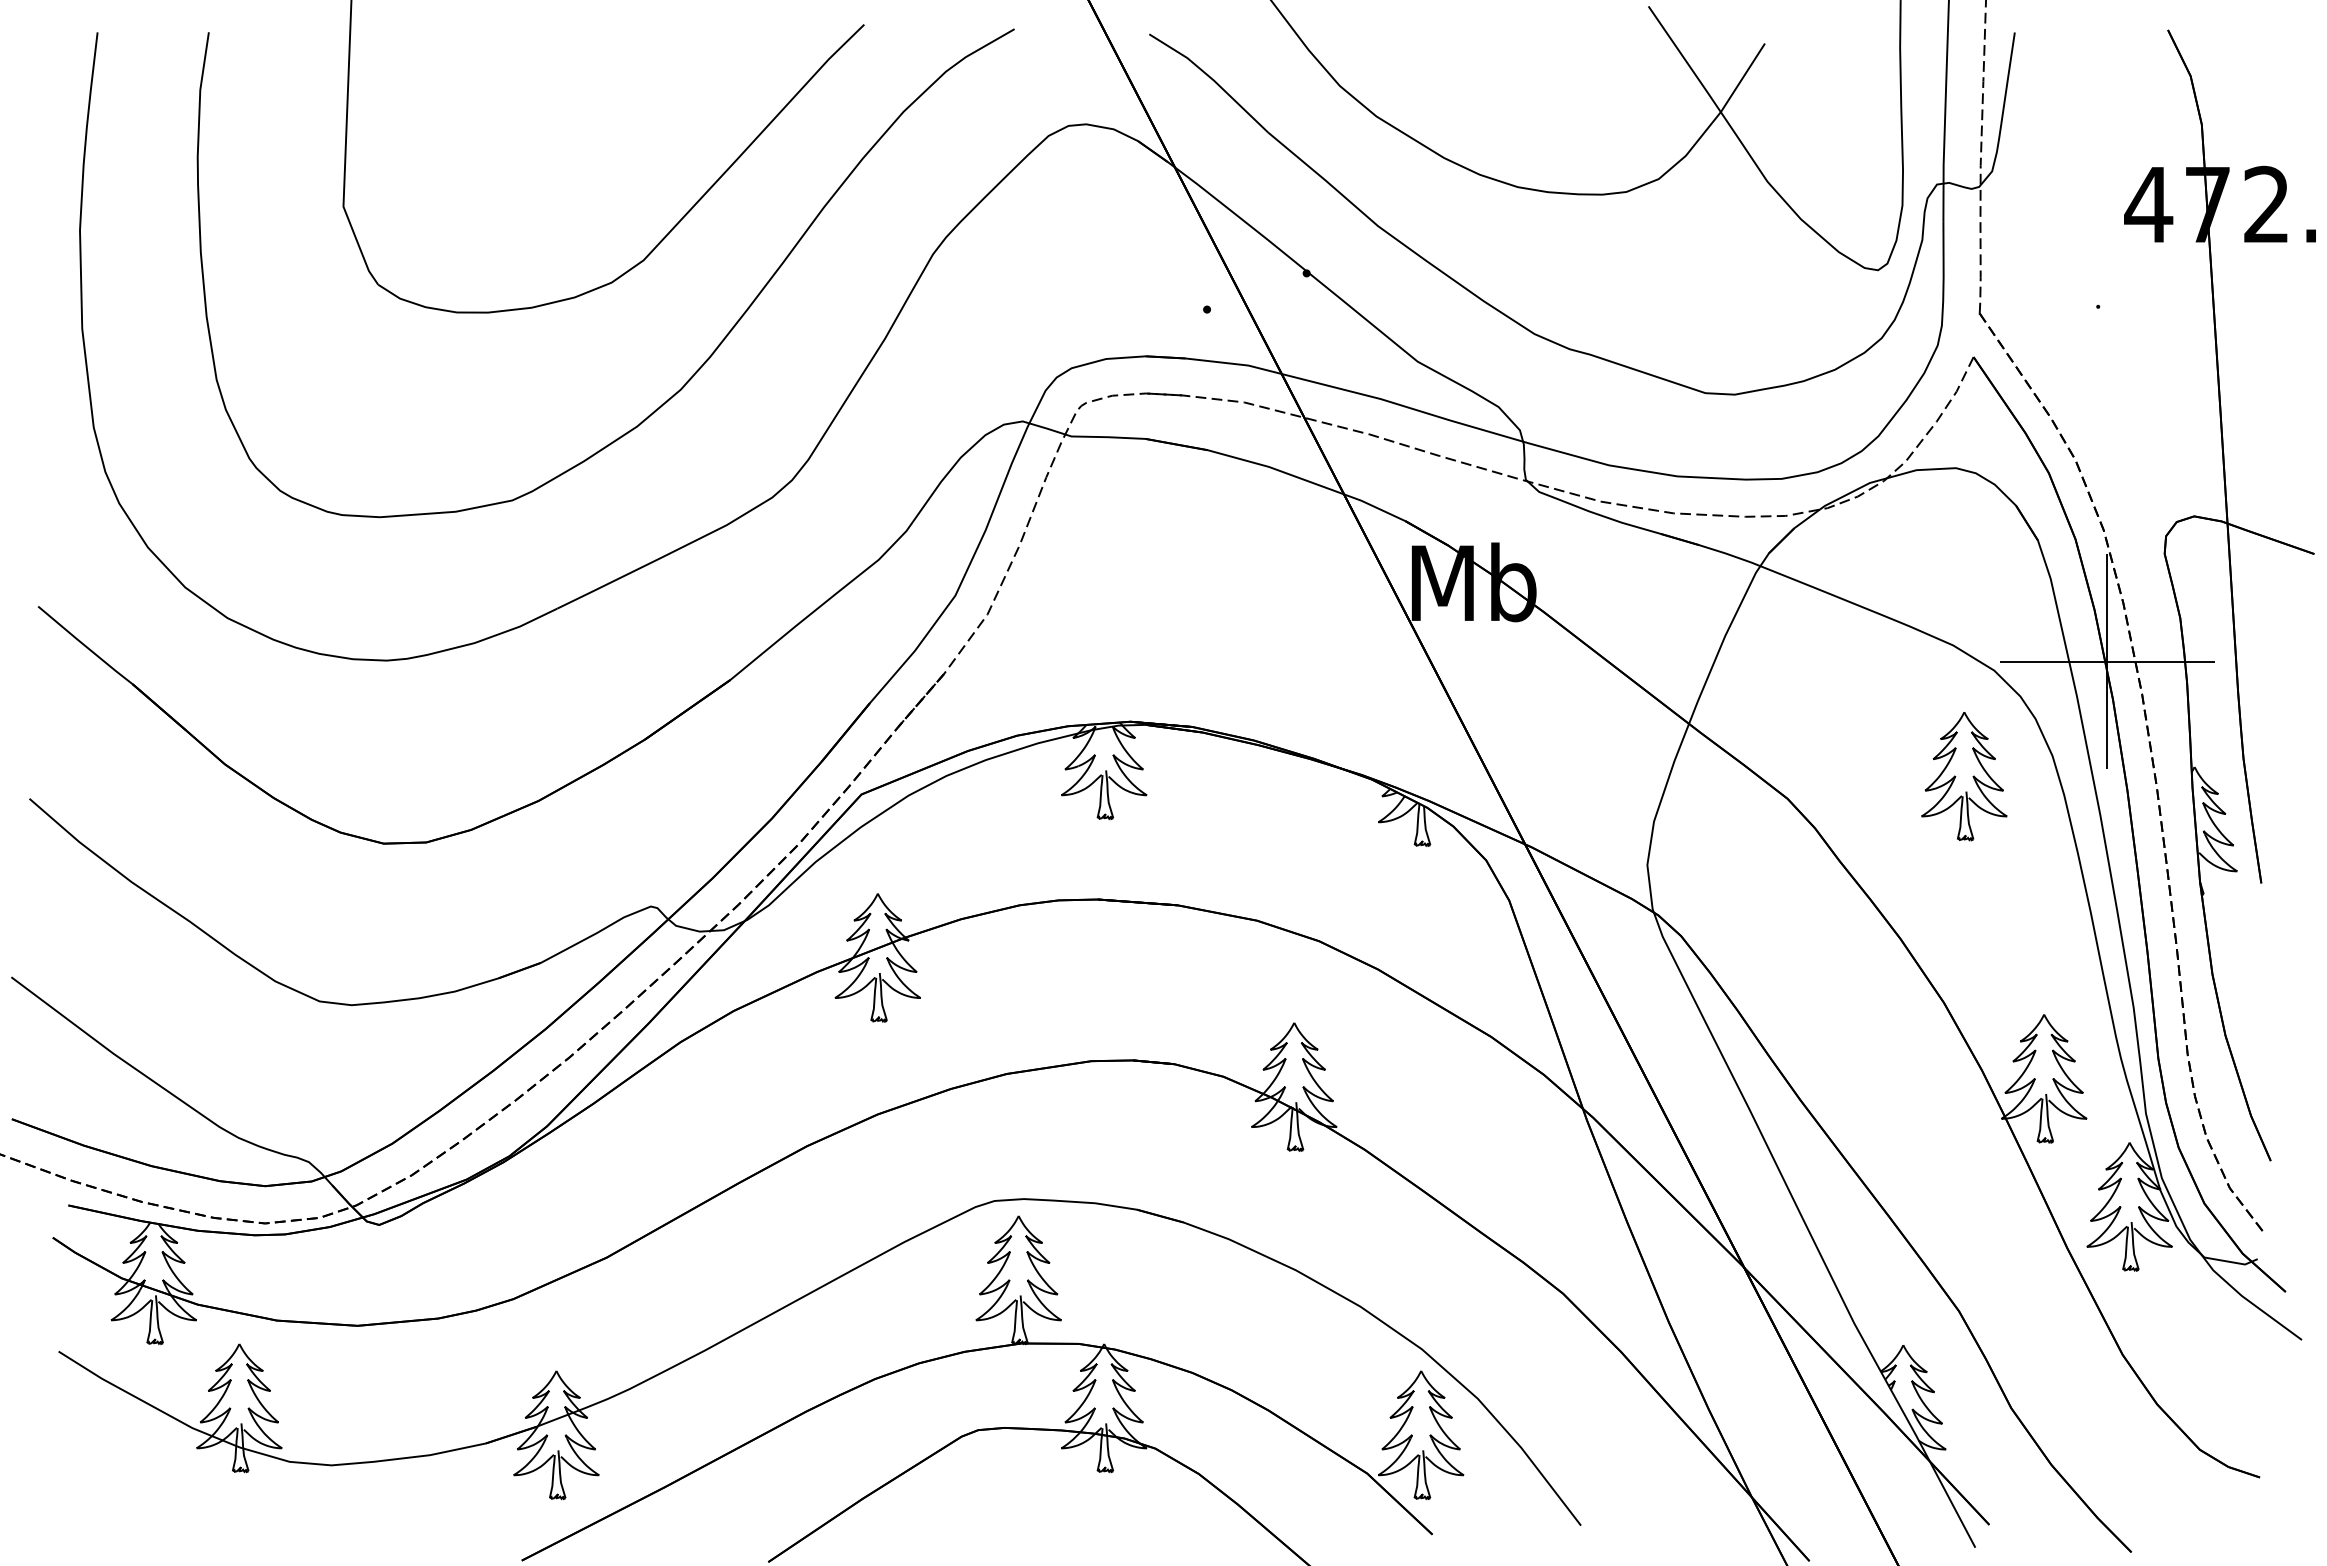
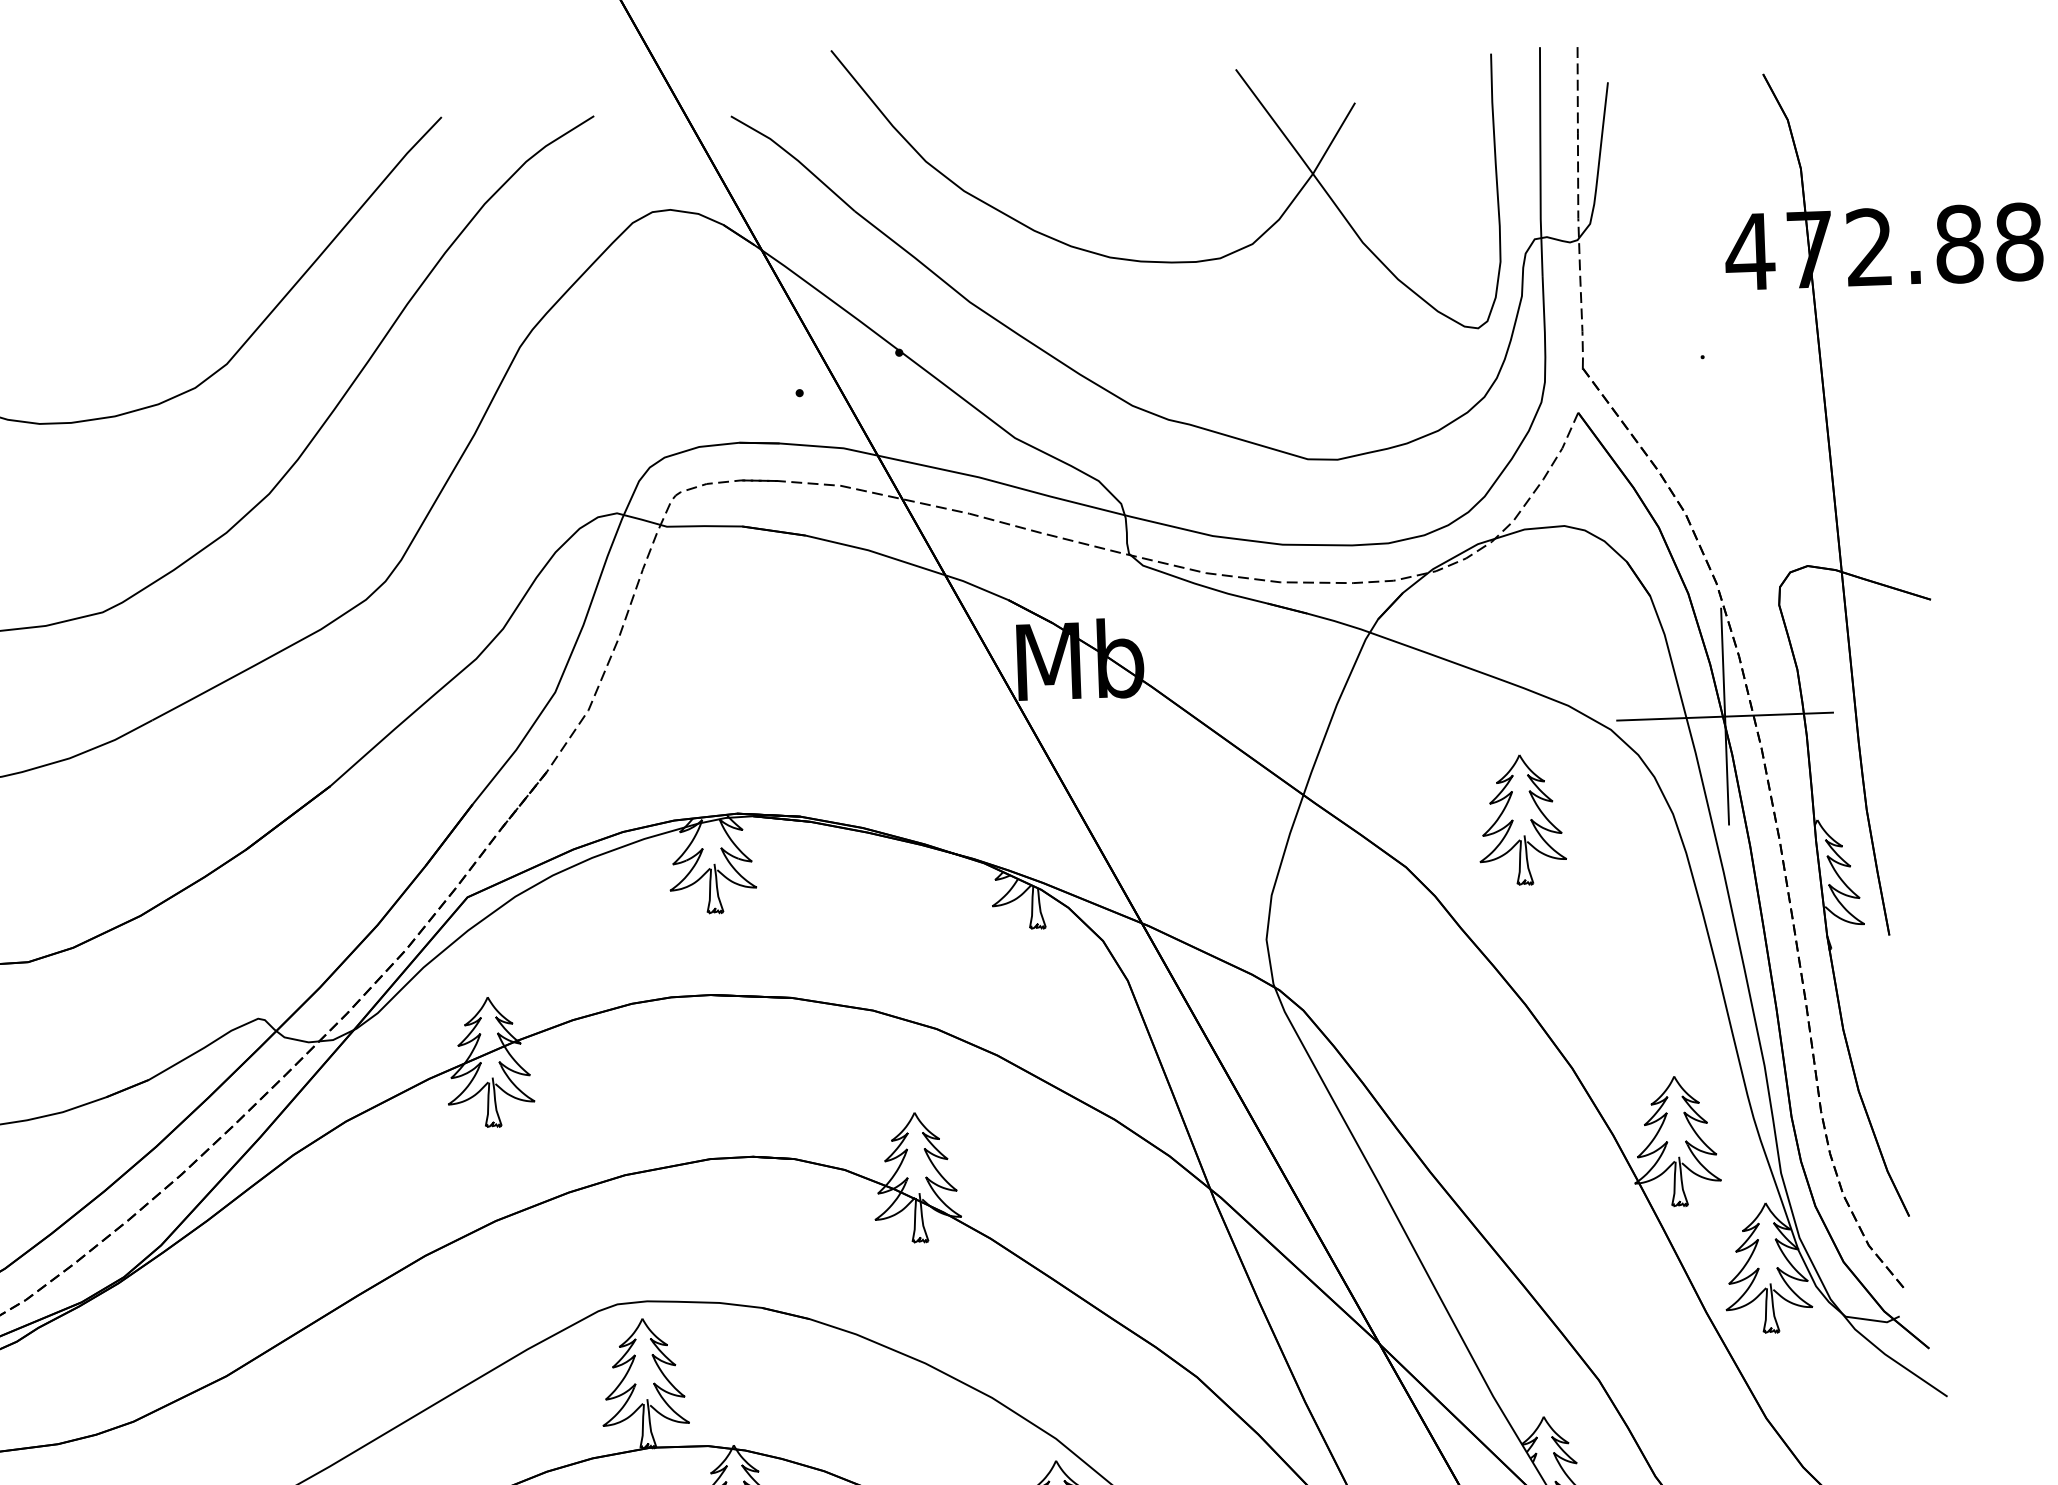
part: (1964, 776) -> (1522, 820), moved

